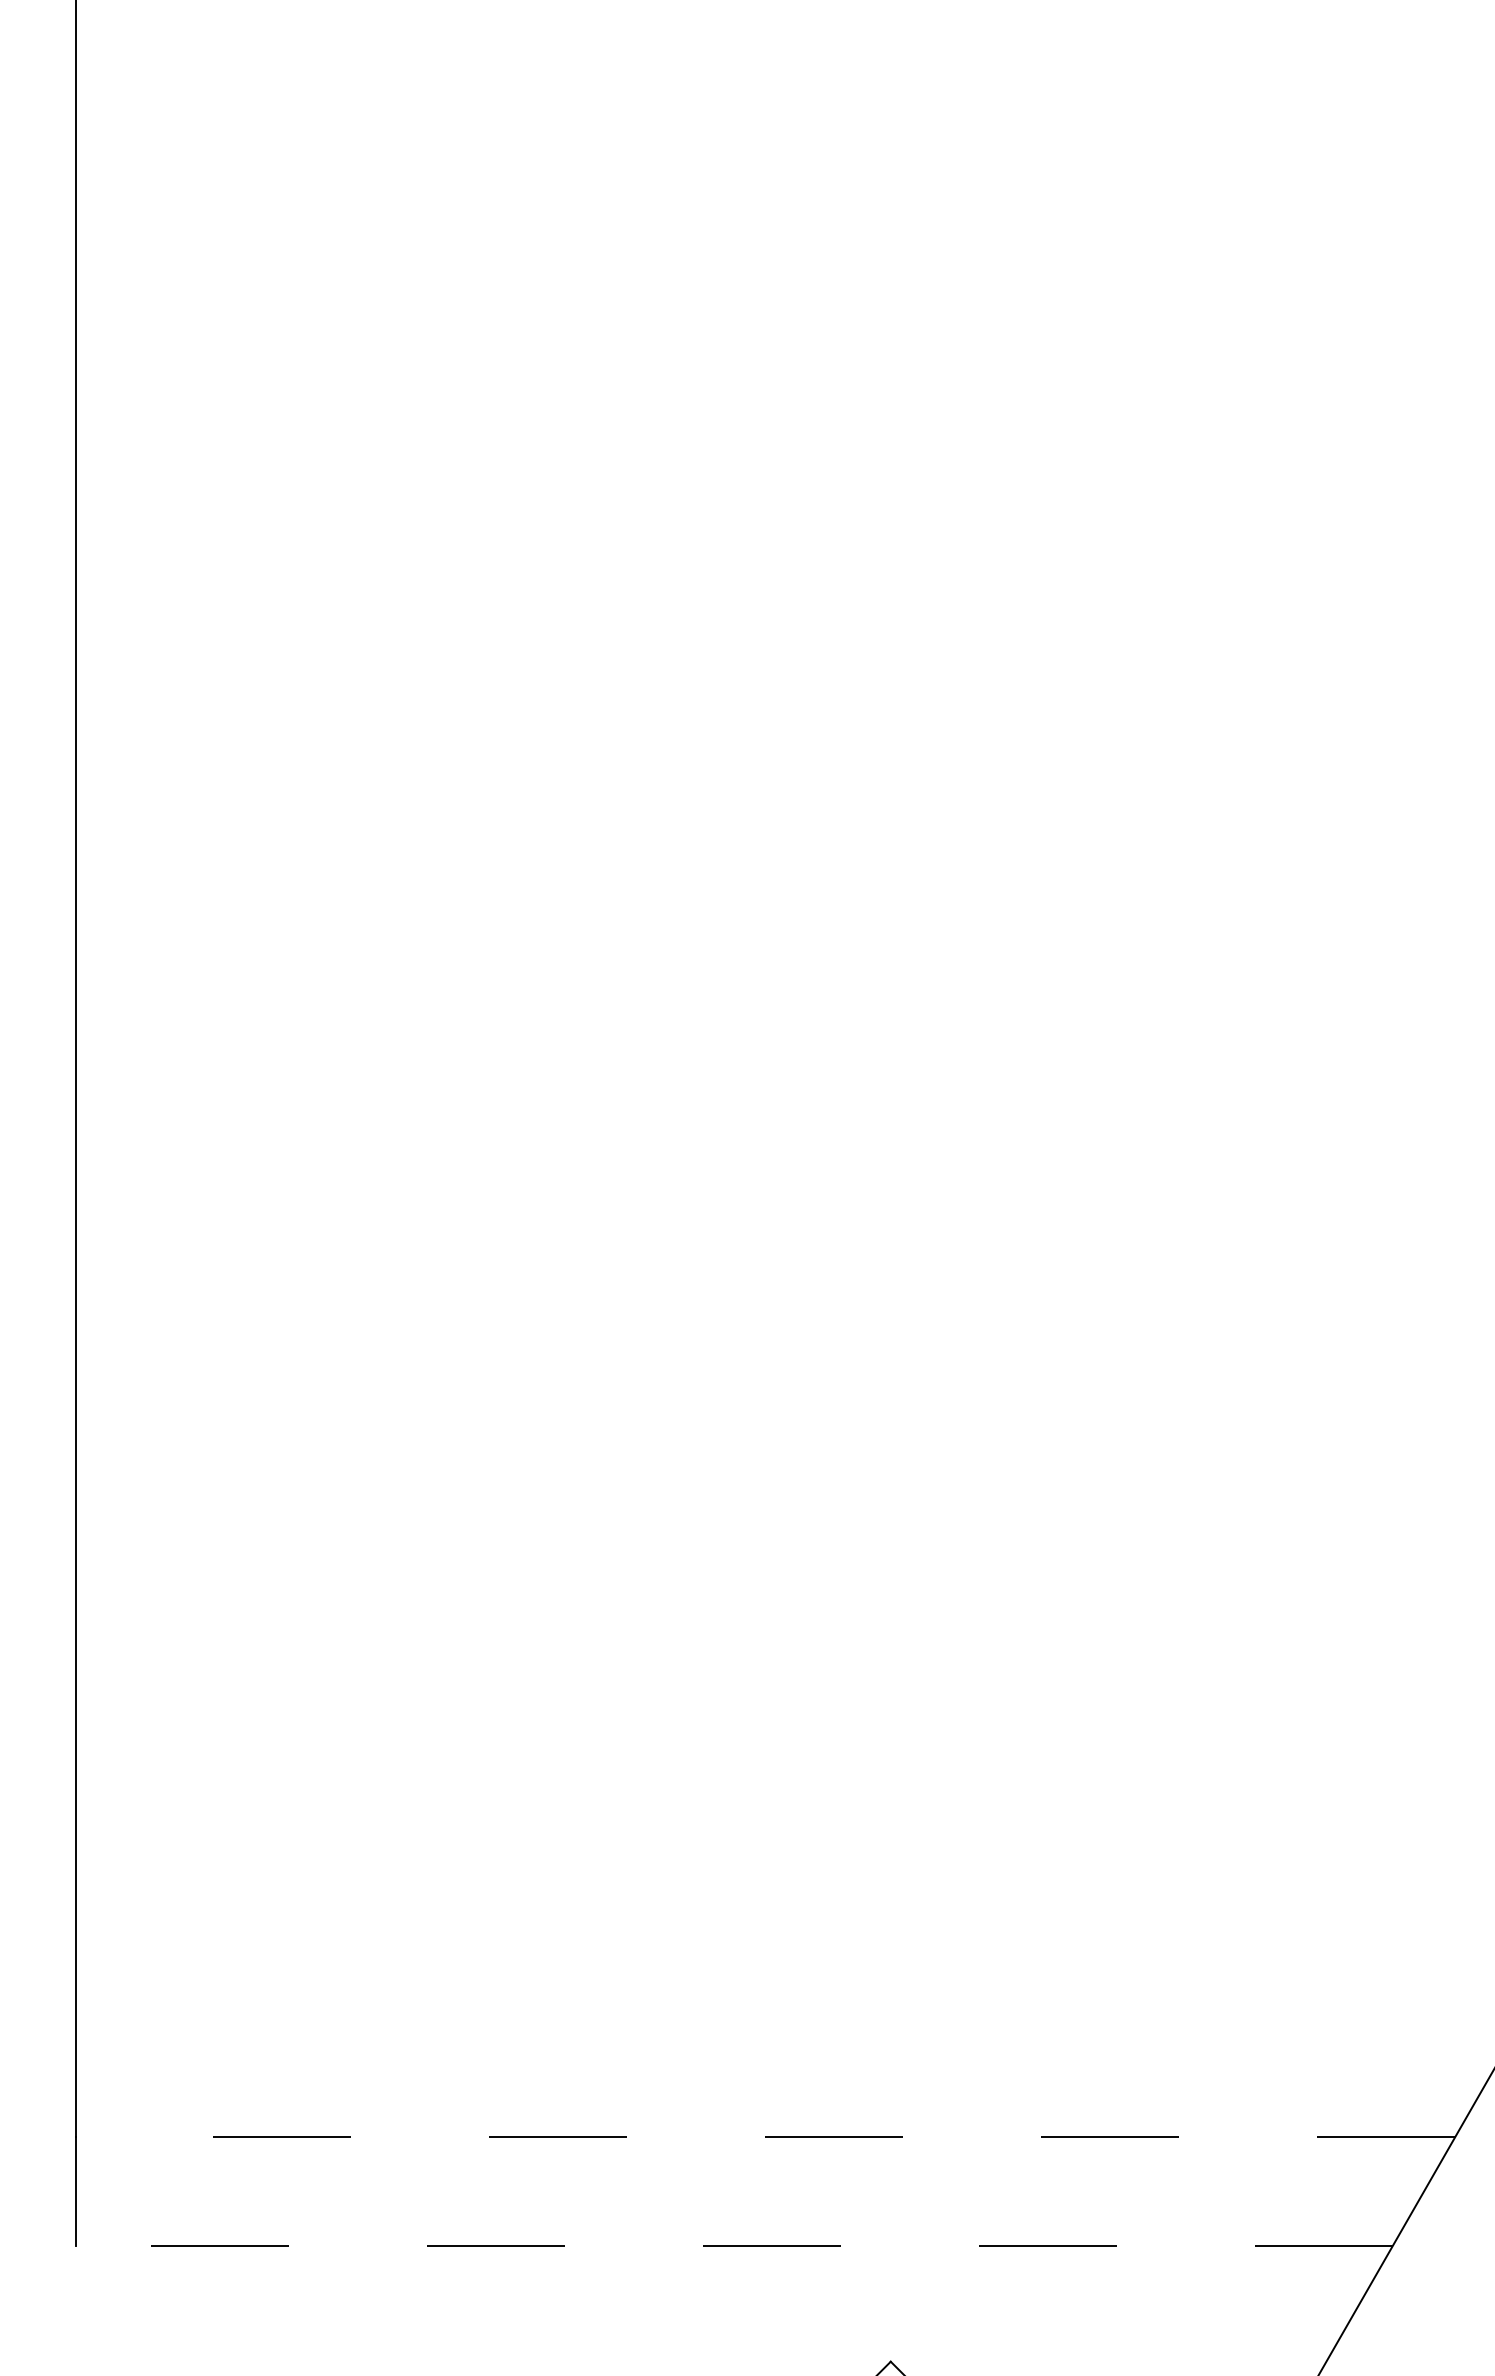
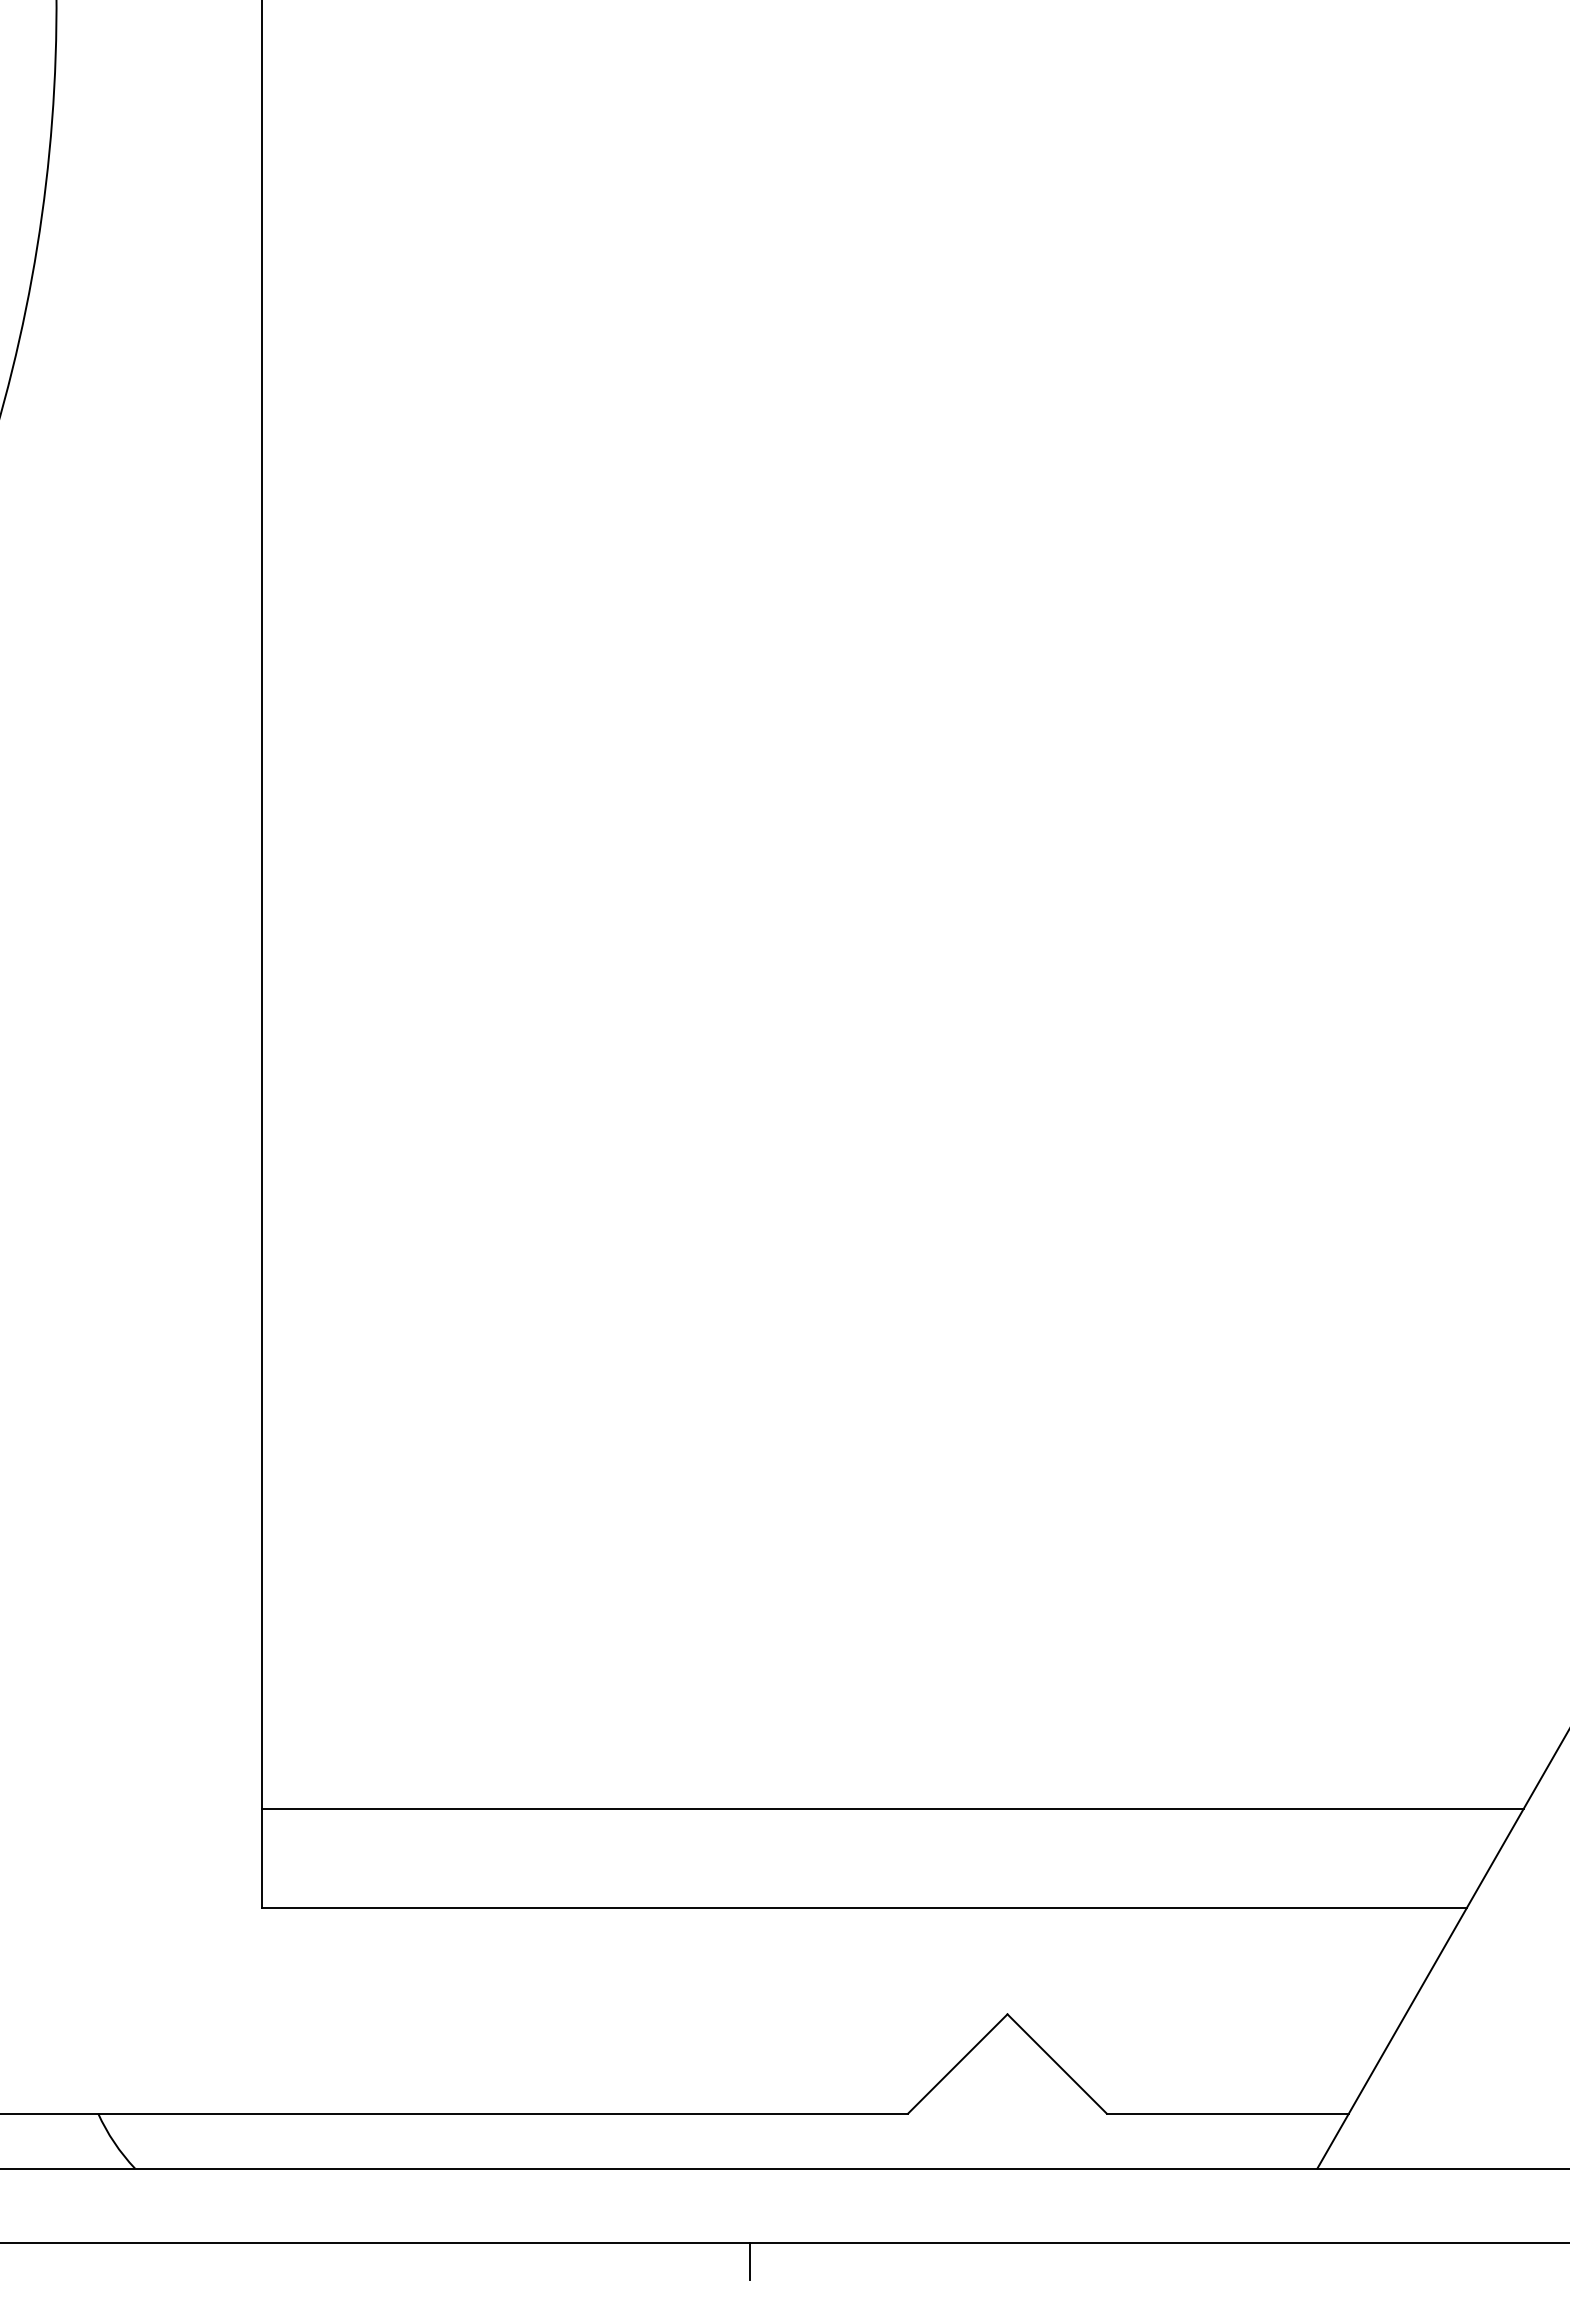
line: (764, 2136) -> (892, 1808), dashed -> solid
line: (733, 2245) -> (863, 1908), dashed -> solid

